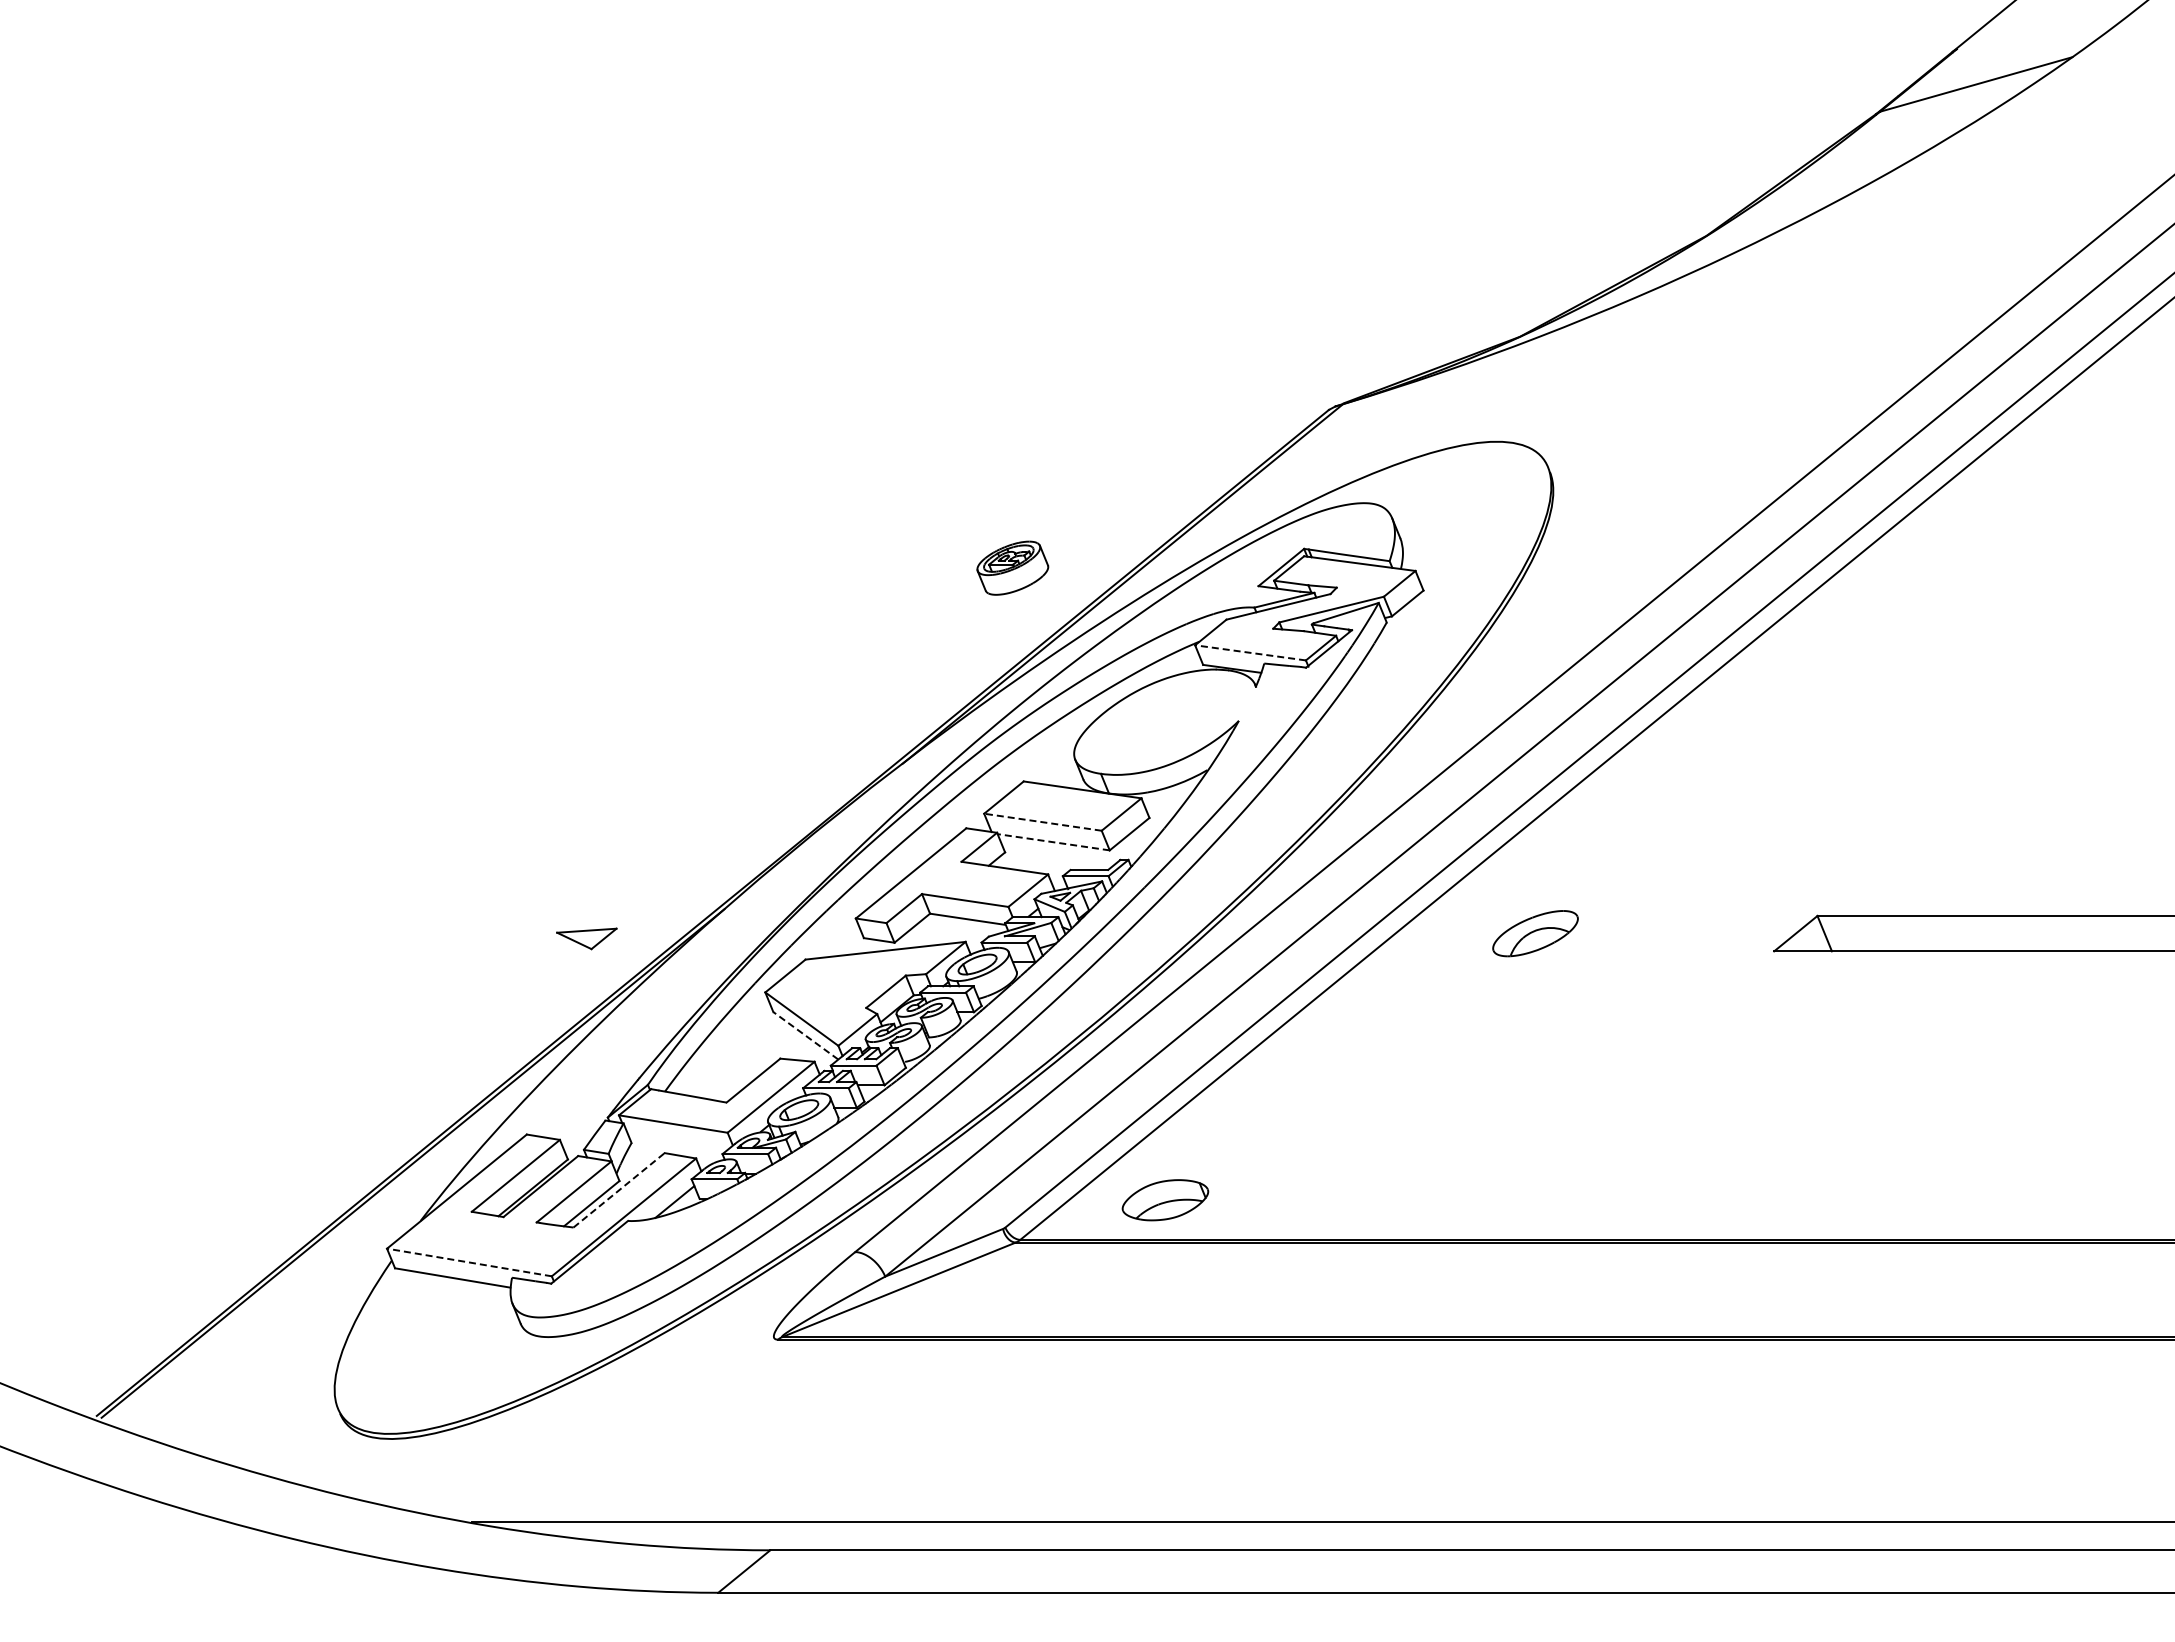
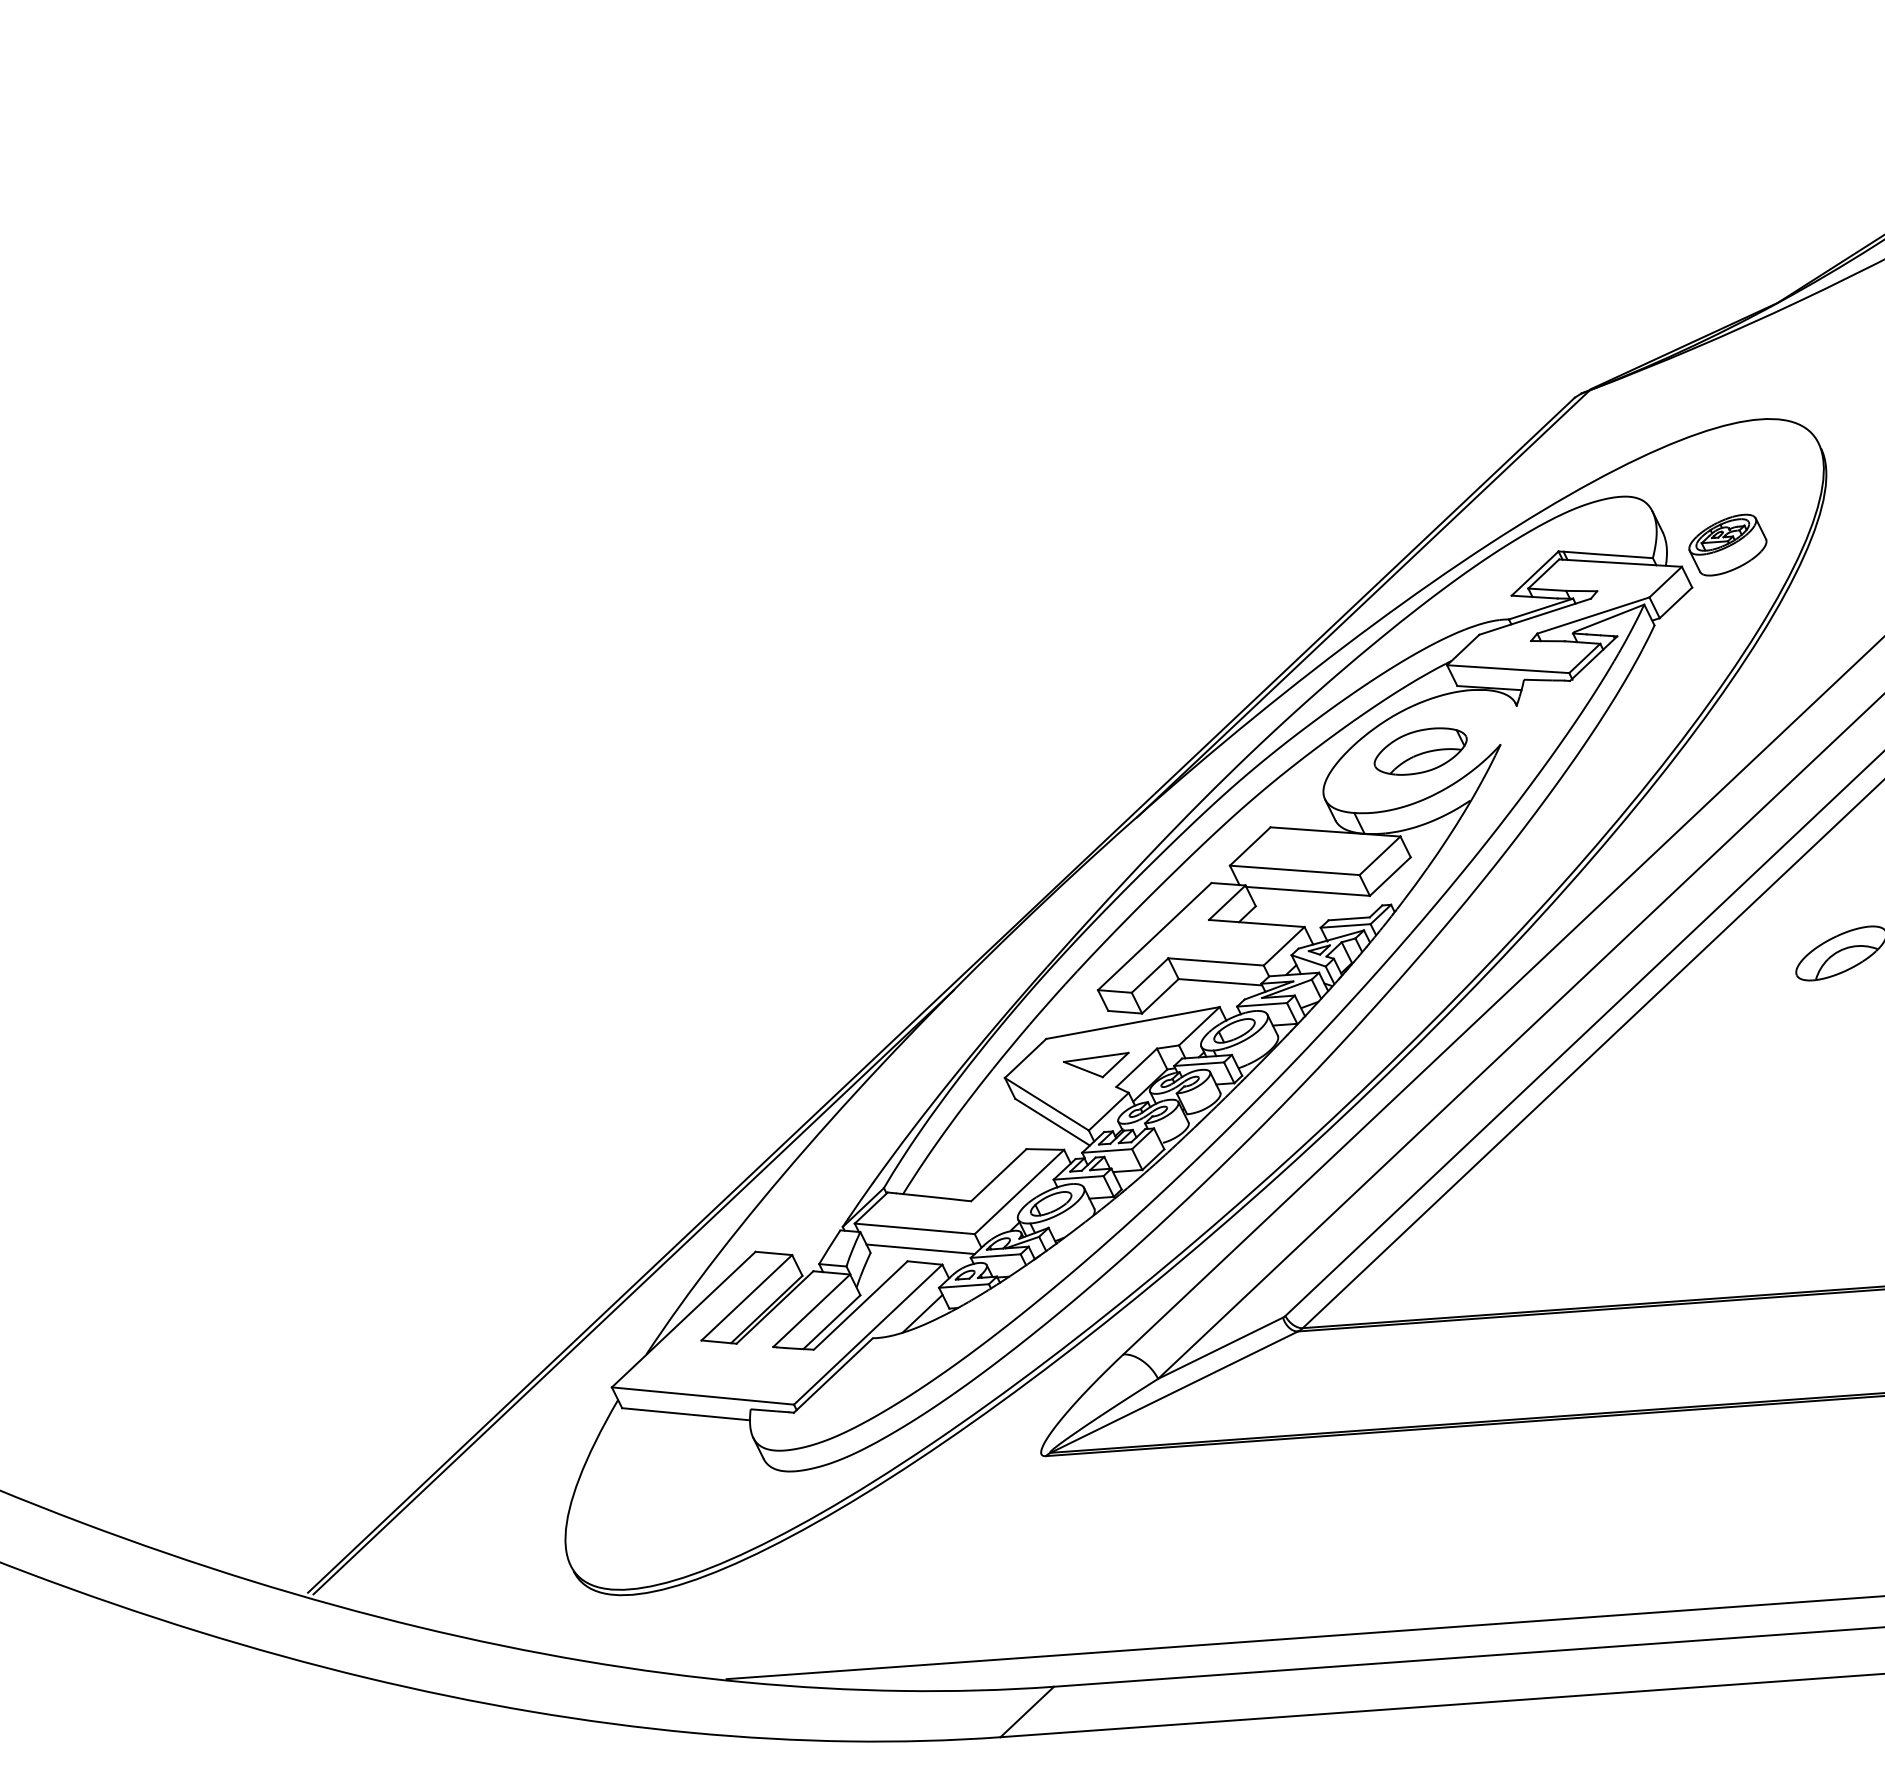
part: (1012, 567) -> (1727, 544), moved
line: (1250, 652) -> (1508, 668), dashed -> solid
line: (1042, 822) -> (1294, 870), dashed -> solid
line: (1053, 842) -> (1307, 891), dashed -> solid
part: (586, 938) -> (1096, 1065), moved
line: (805, 1035) -> (1052, 1121), dashed -> solid
line: (677, 1142) -> (920, 1248), added
line: (619, 1190) -> (861, 1305), dashed -> solid
part: (1165, 1200) -> (1420, 751), moved
line: (469, 1262) -> (703, 1396), dashed -> solid

